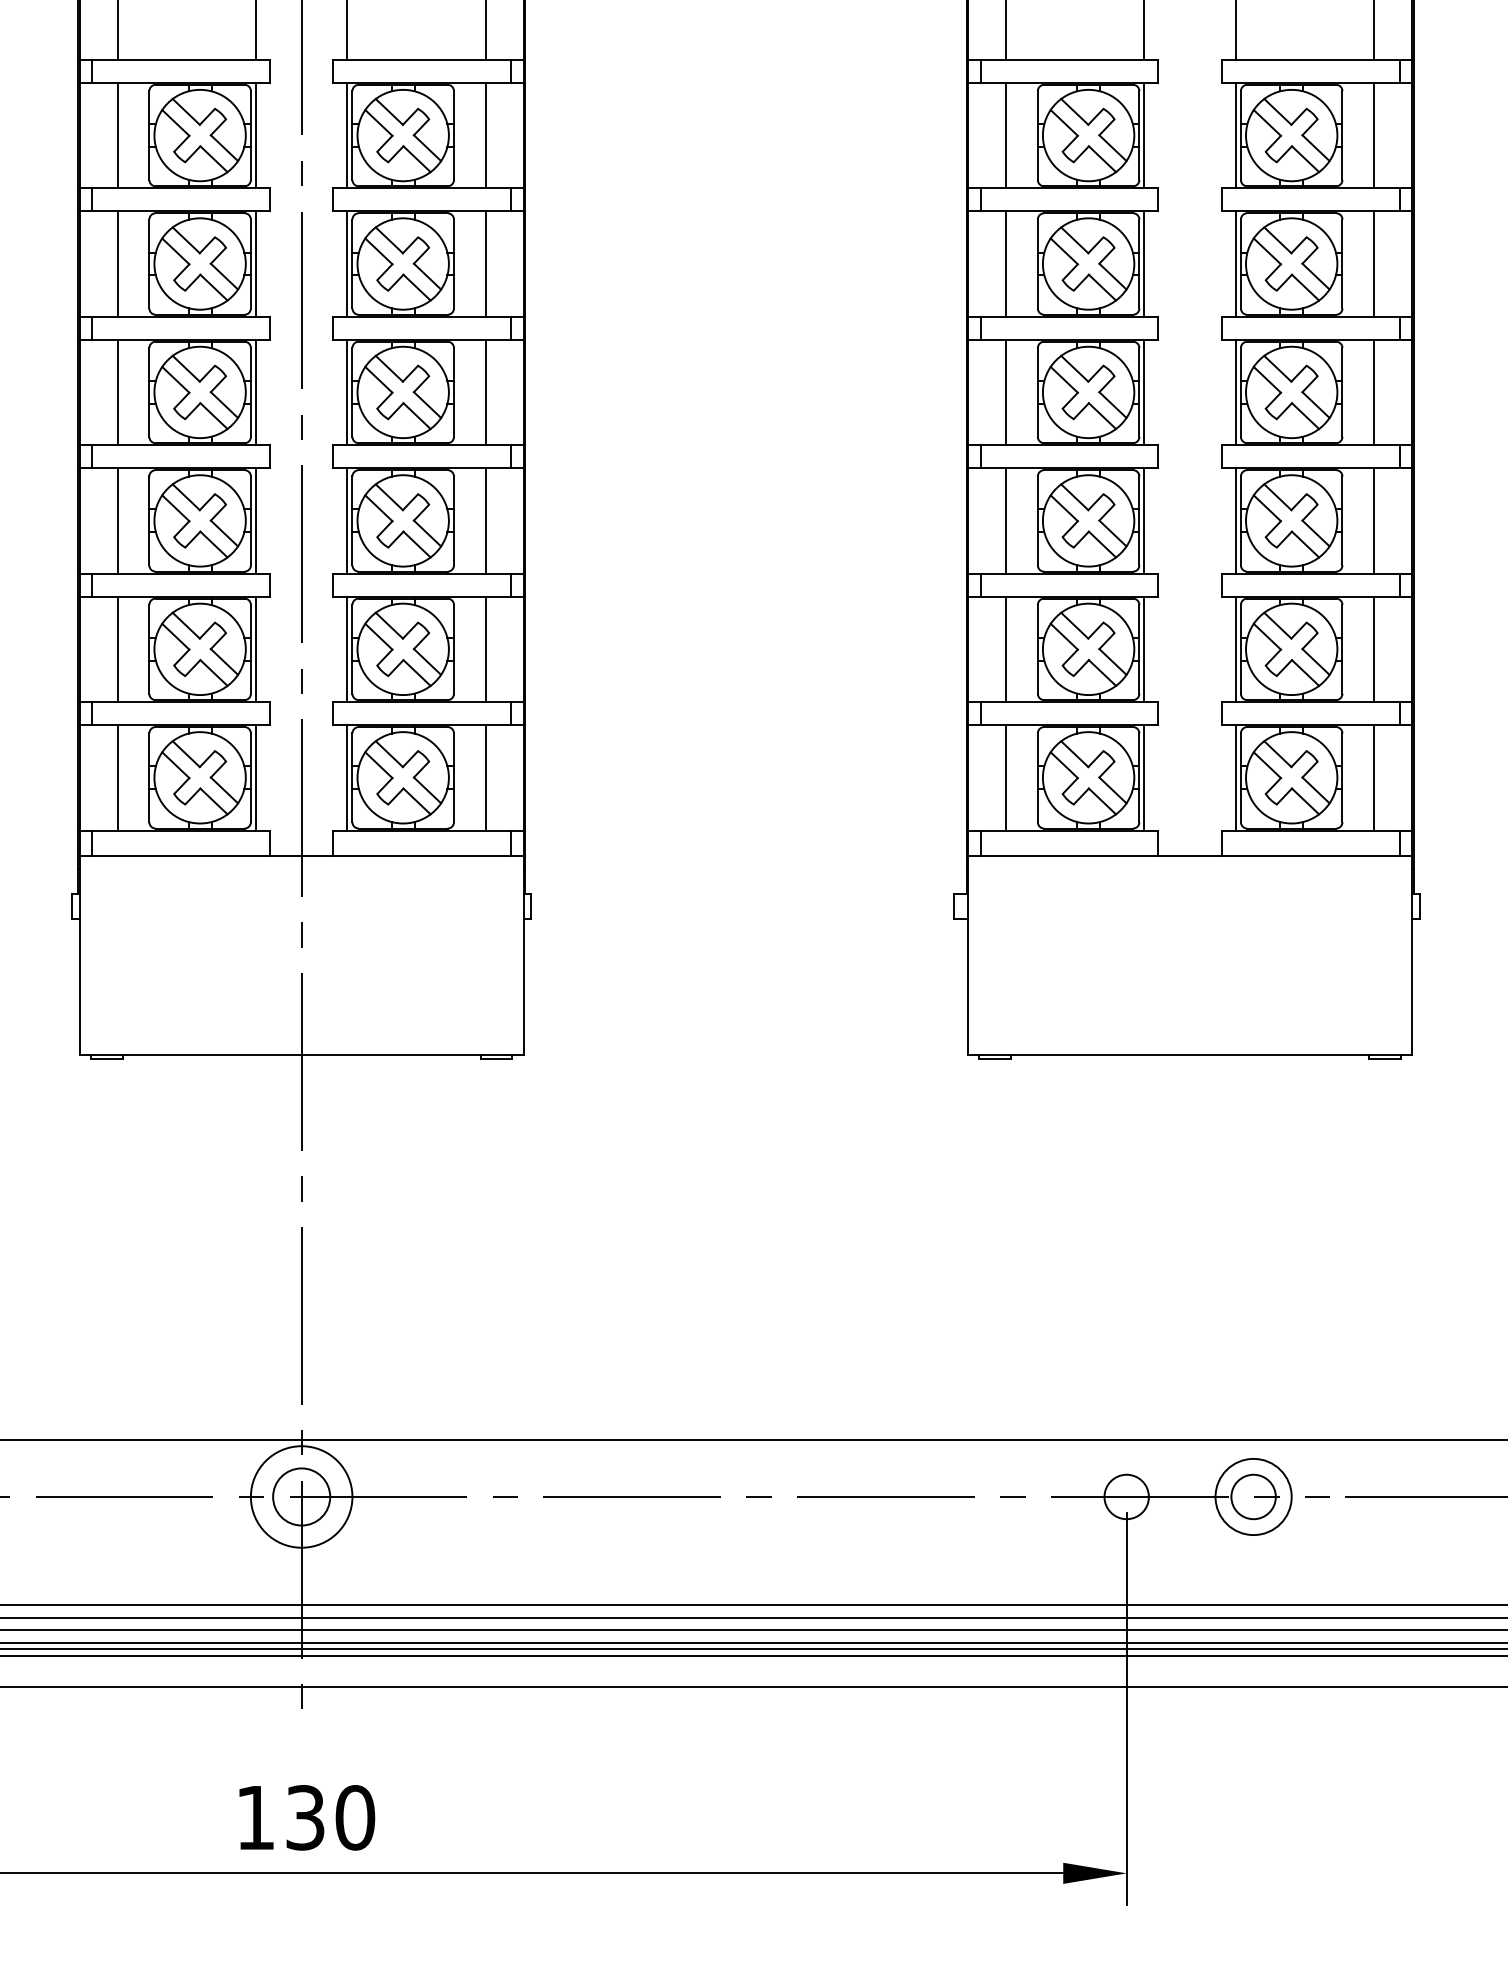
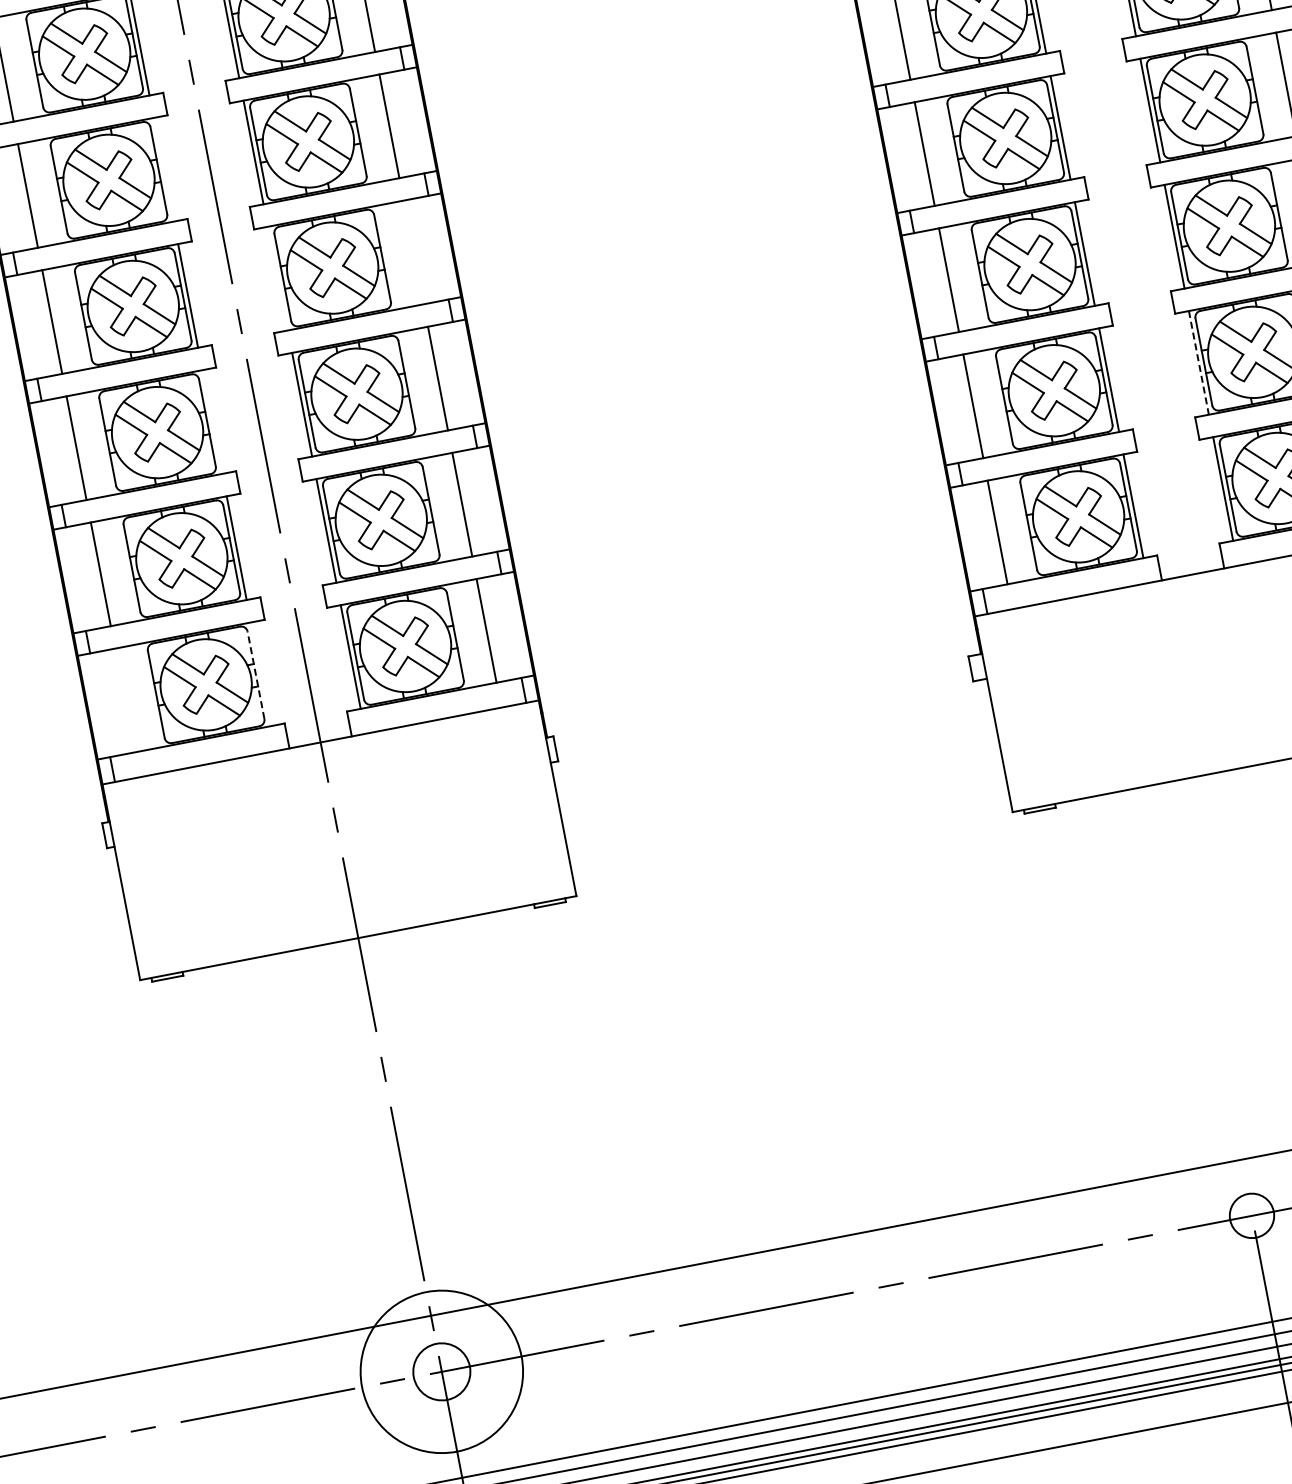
line: (255, 263) -> (163, 169), removed
line: (347, 392) -> (278, 278), removed
line: (485, 392) -> (413, 252), removed
line: (255, 520) -> (211, 421), removed
line: (1235, 649) -> (1198, 363), solid -> dashed
line: (117, 777) -> (124, 700), removed
line: (250, 777) -> (255, 675), solid -> dashed
line: (255, 777) -> (260, 674), removed
circle: (301, 1496) -> (441, 1371), size x1.6

